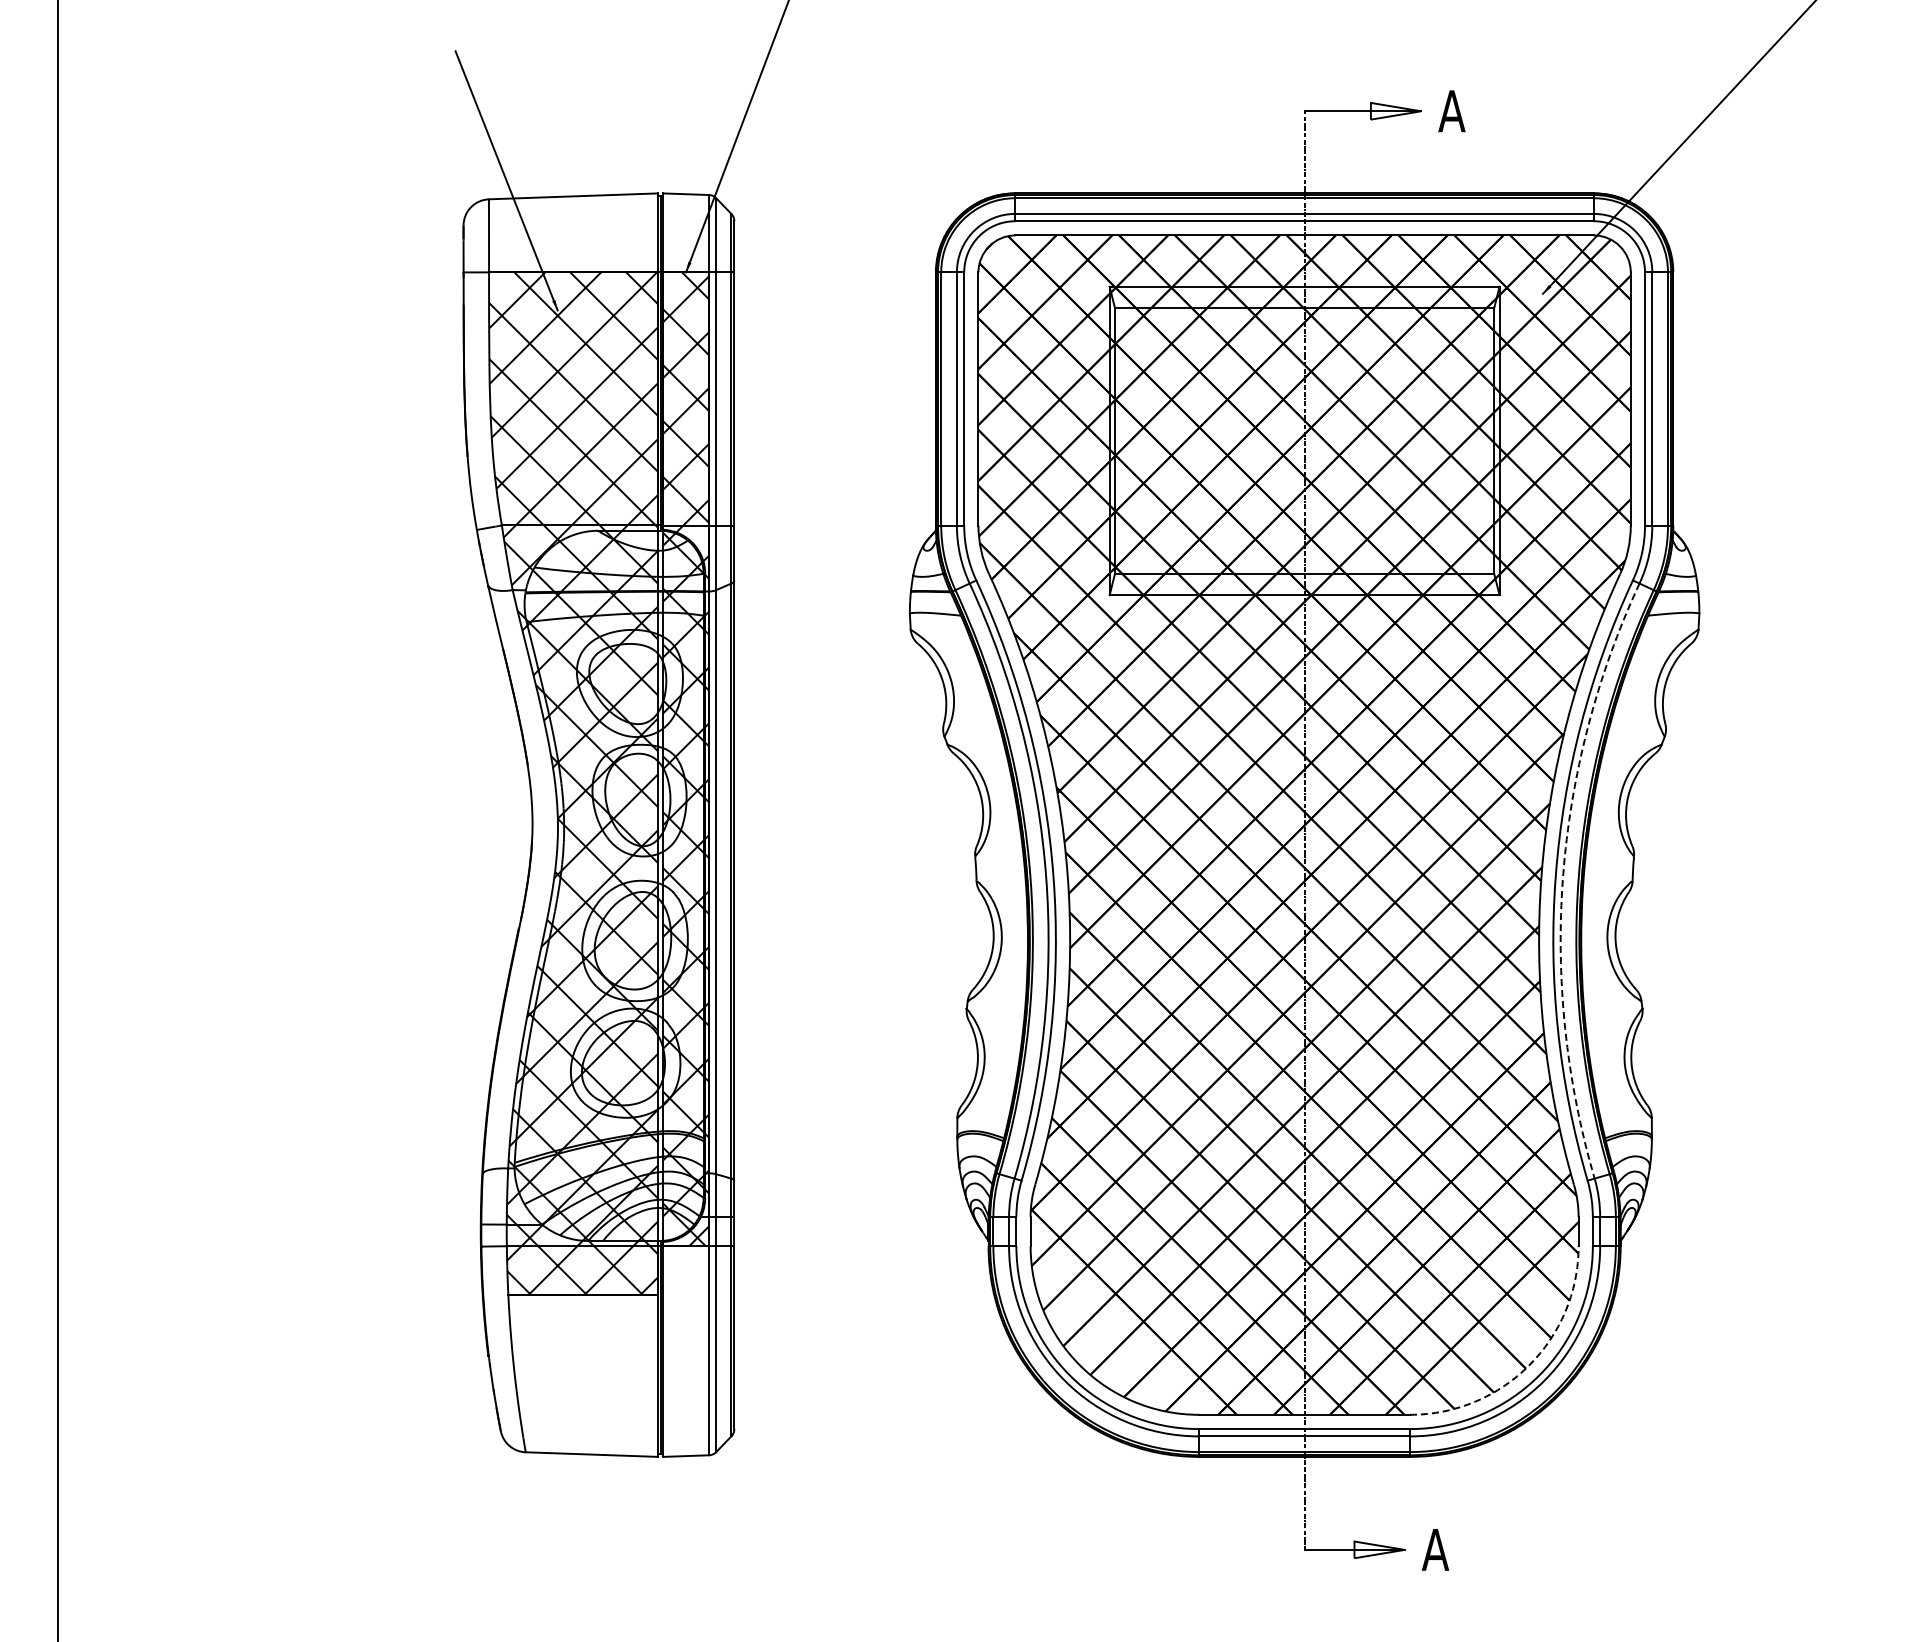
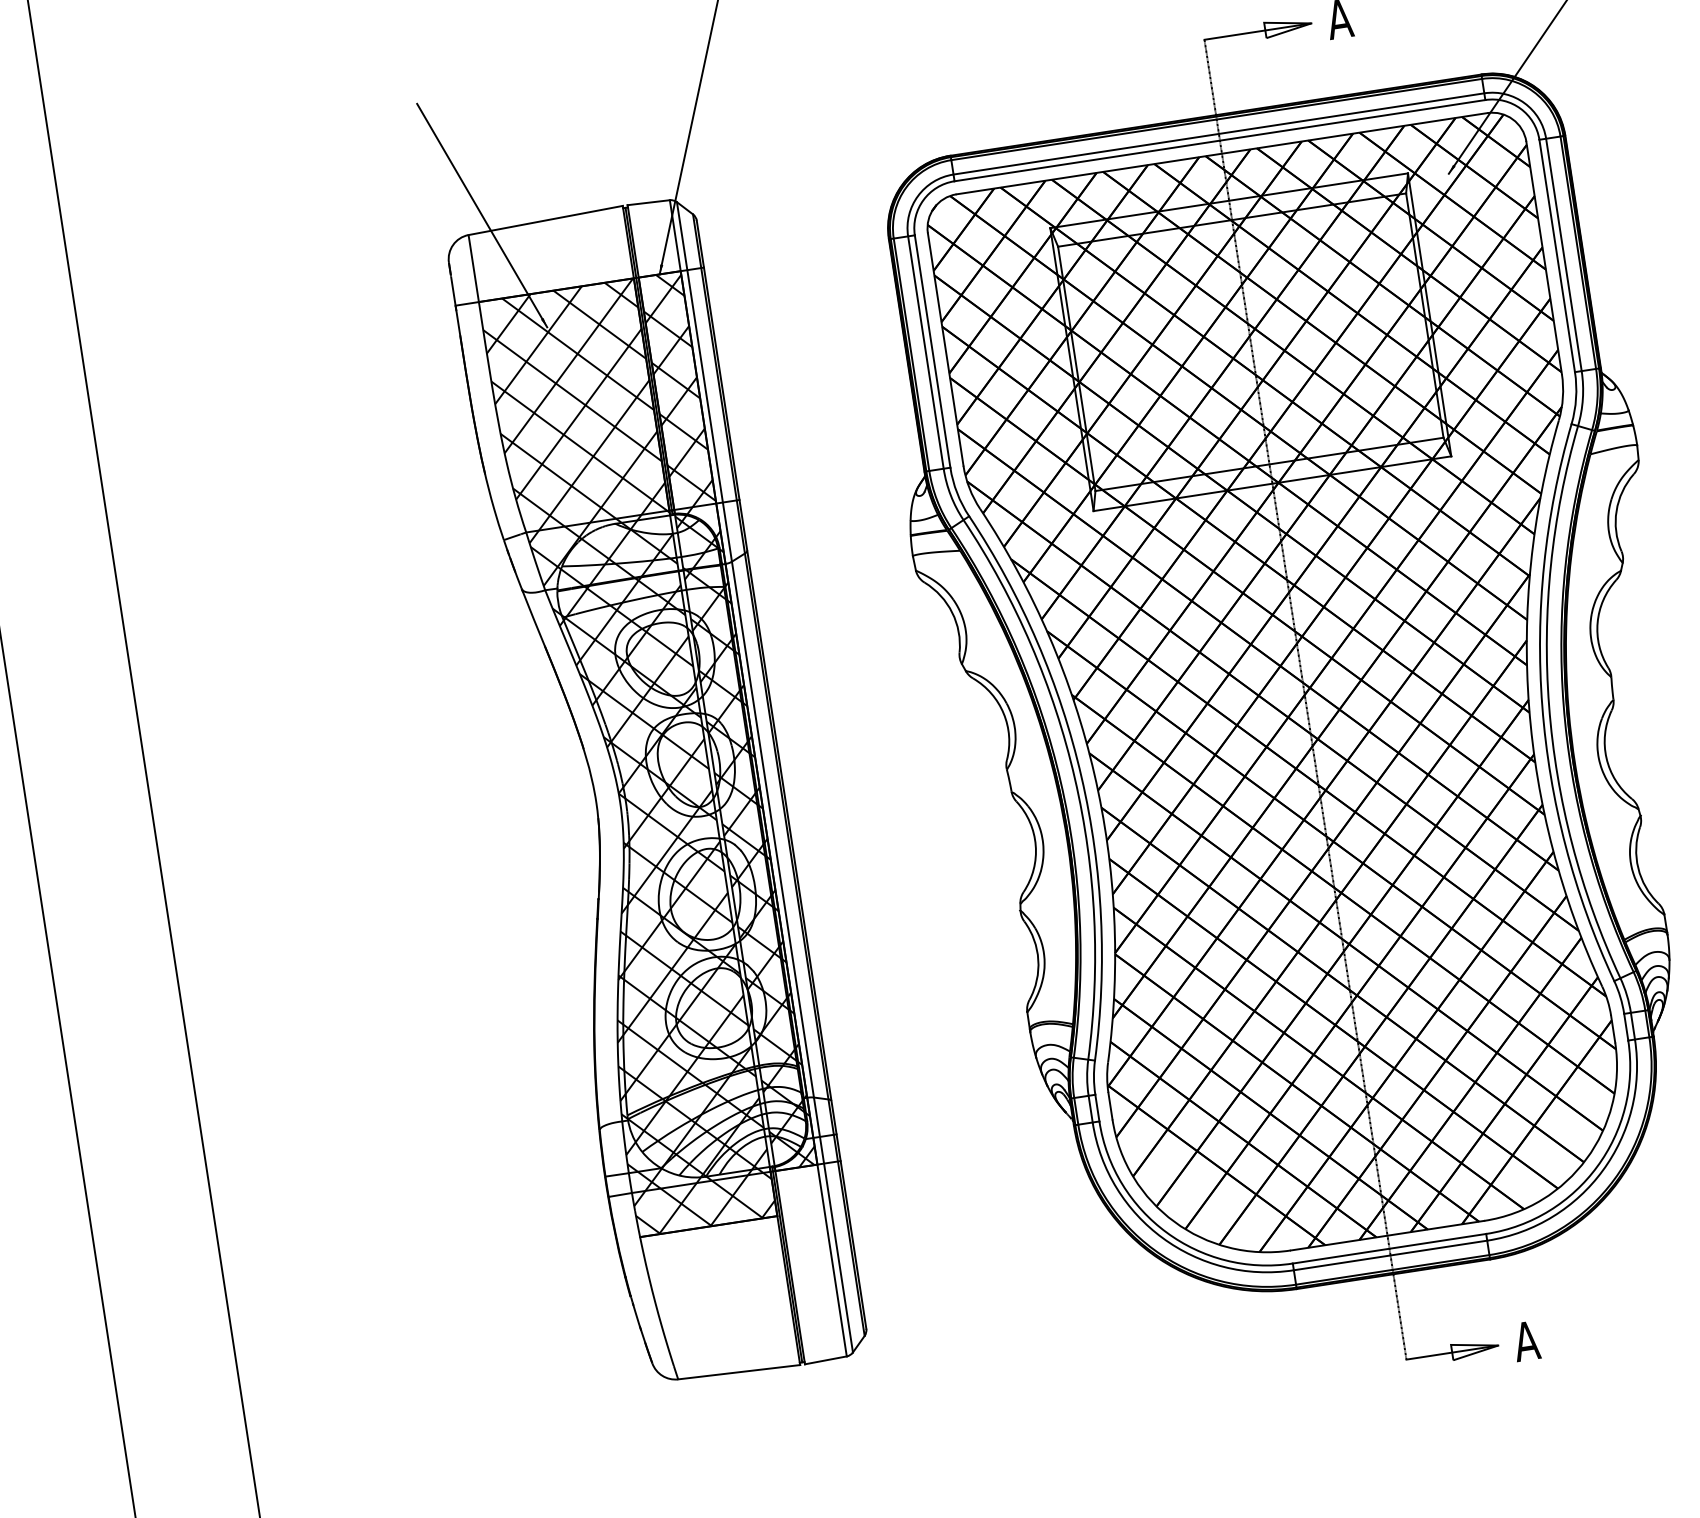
arc: (1563, 877) -> (1549, 706), dashed -> solid
arc: (1529, 1365) -> (1586, 1158), dashed -> solid

